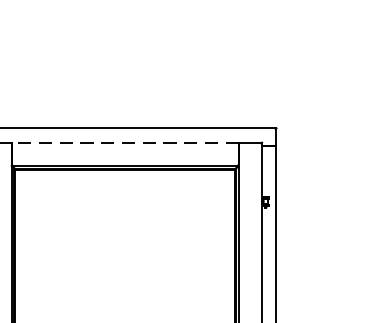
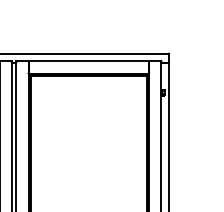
line: (124, 142) -> (88, 61), dashed -> solid

